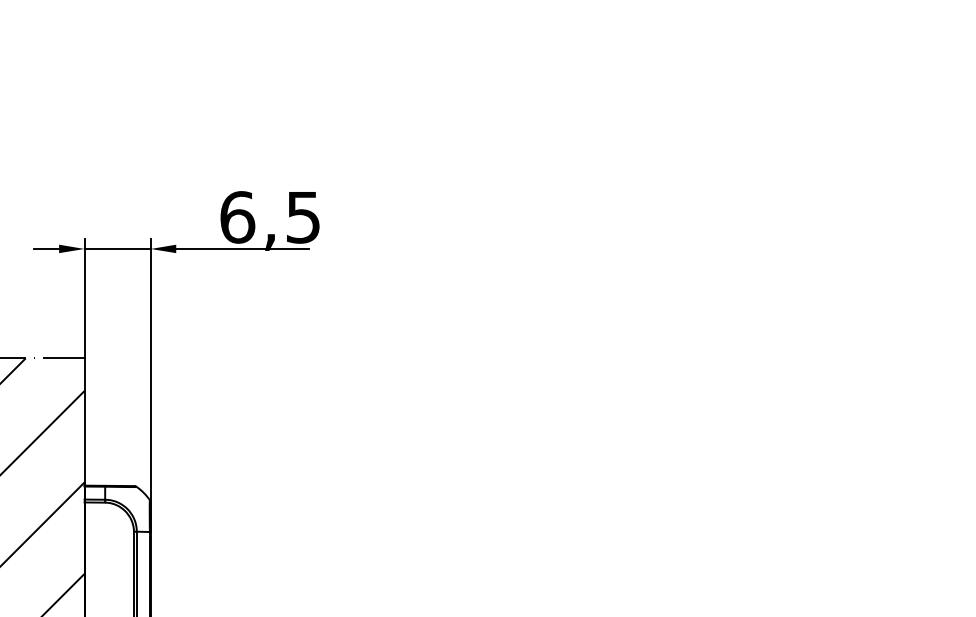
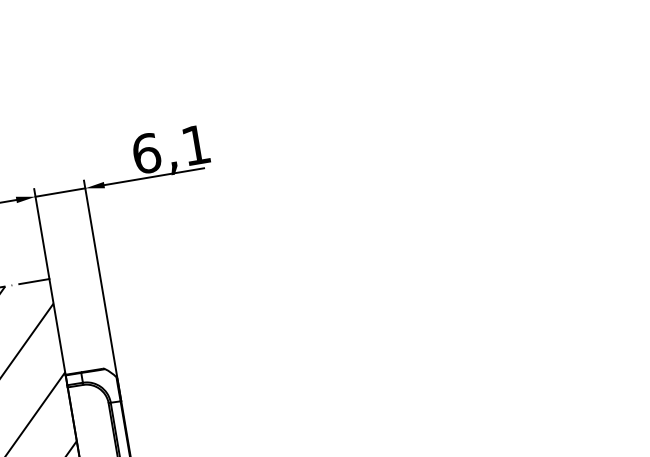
text: (303, 217) -> (196, 145), 6,5 -> 6,1

